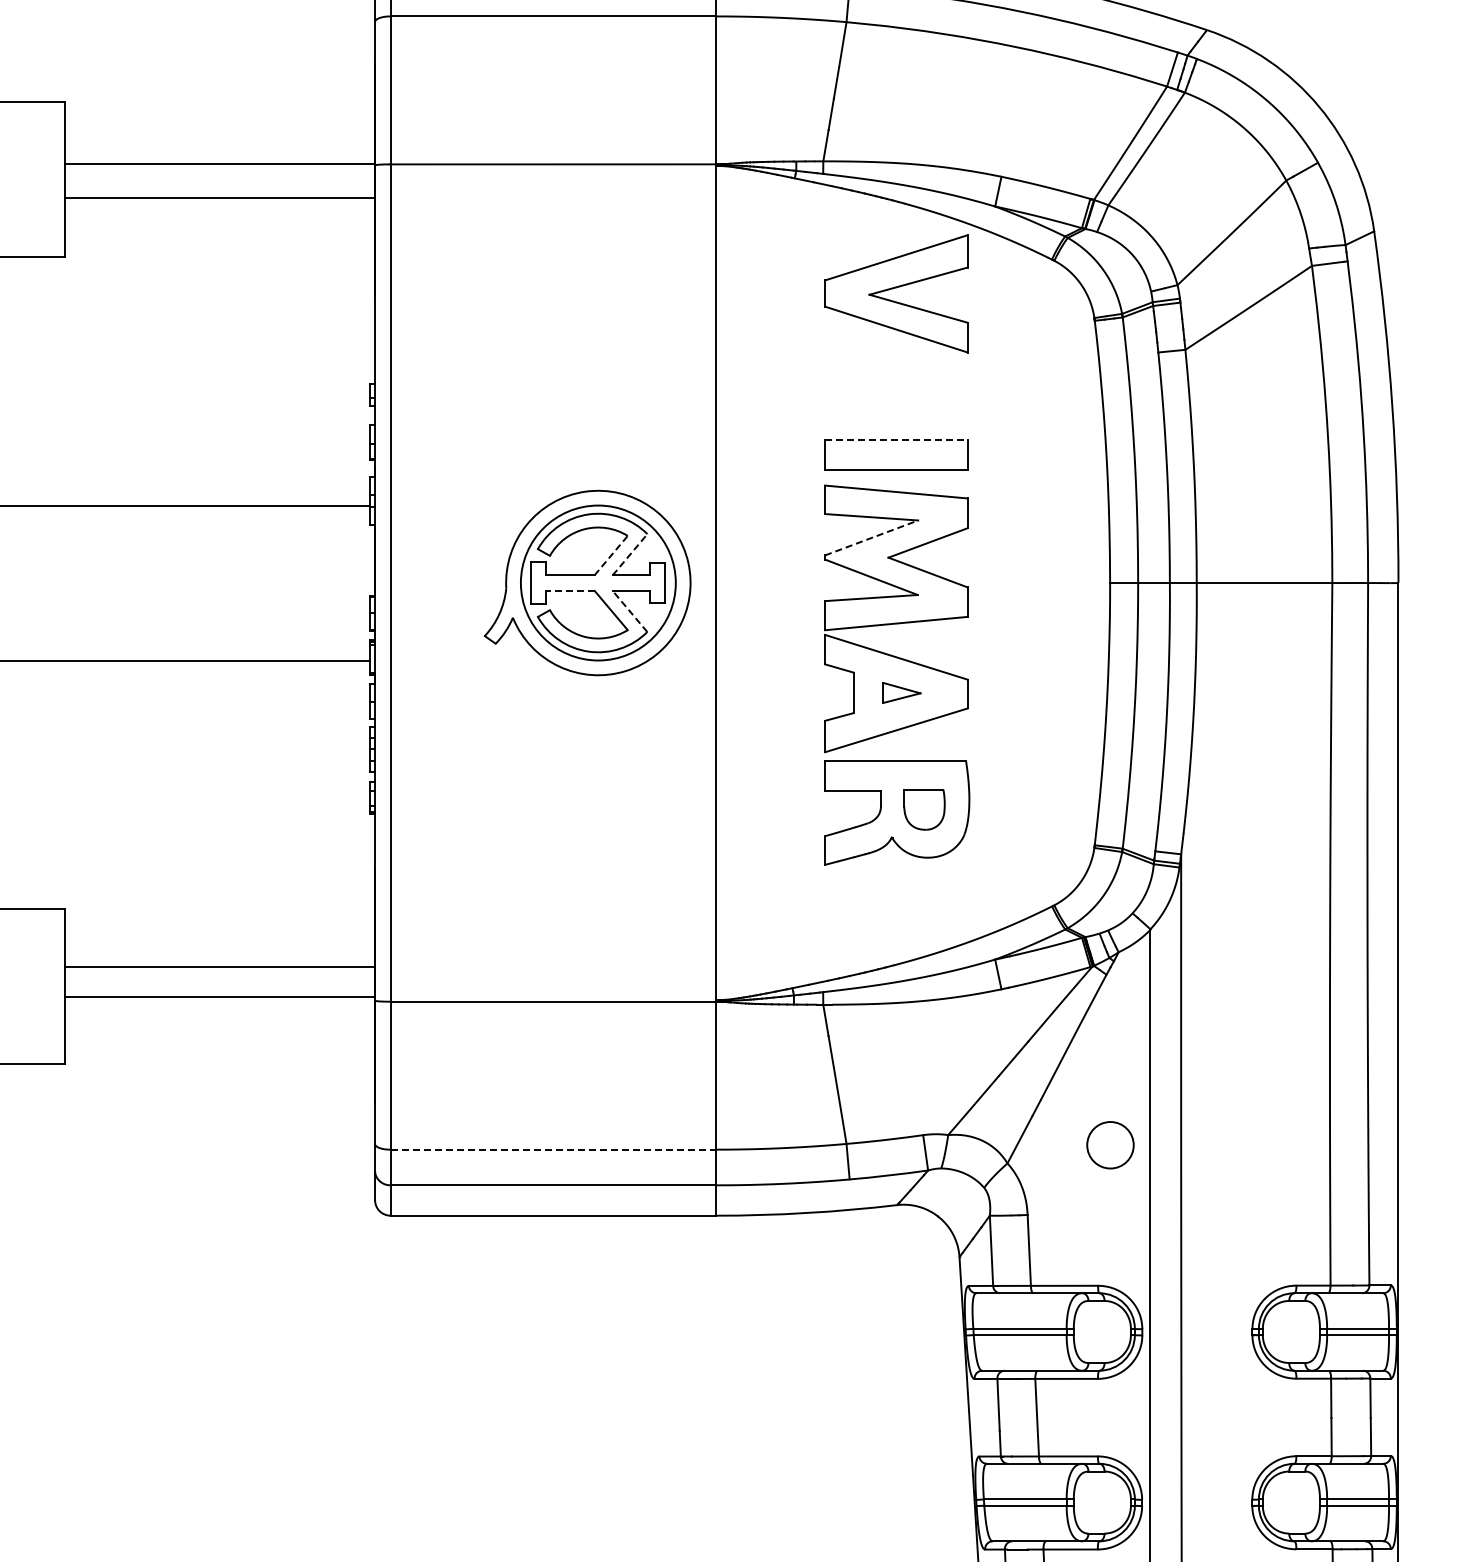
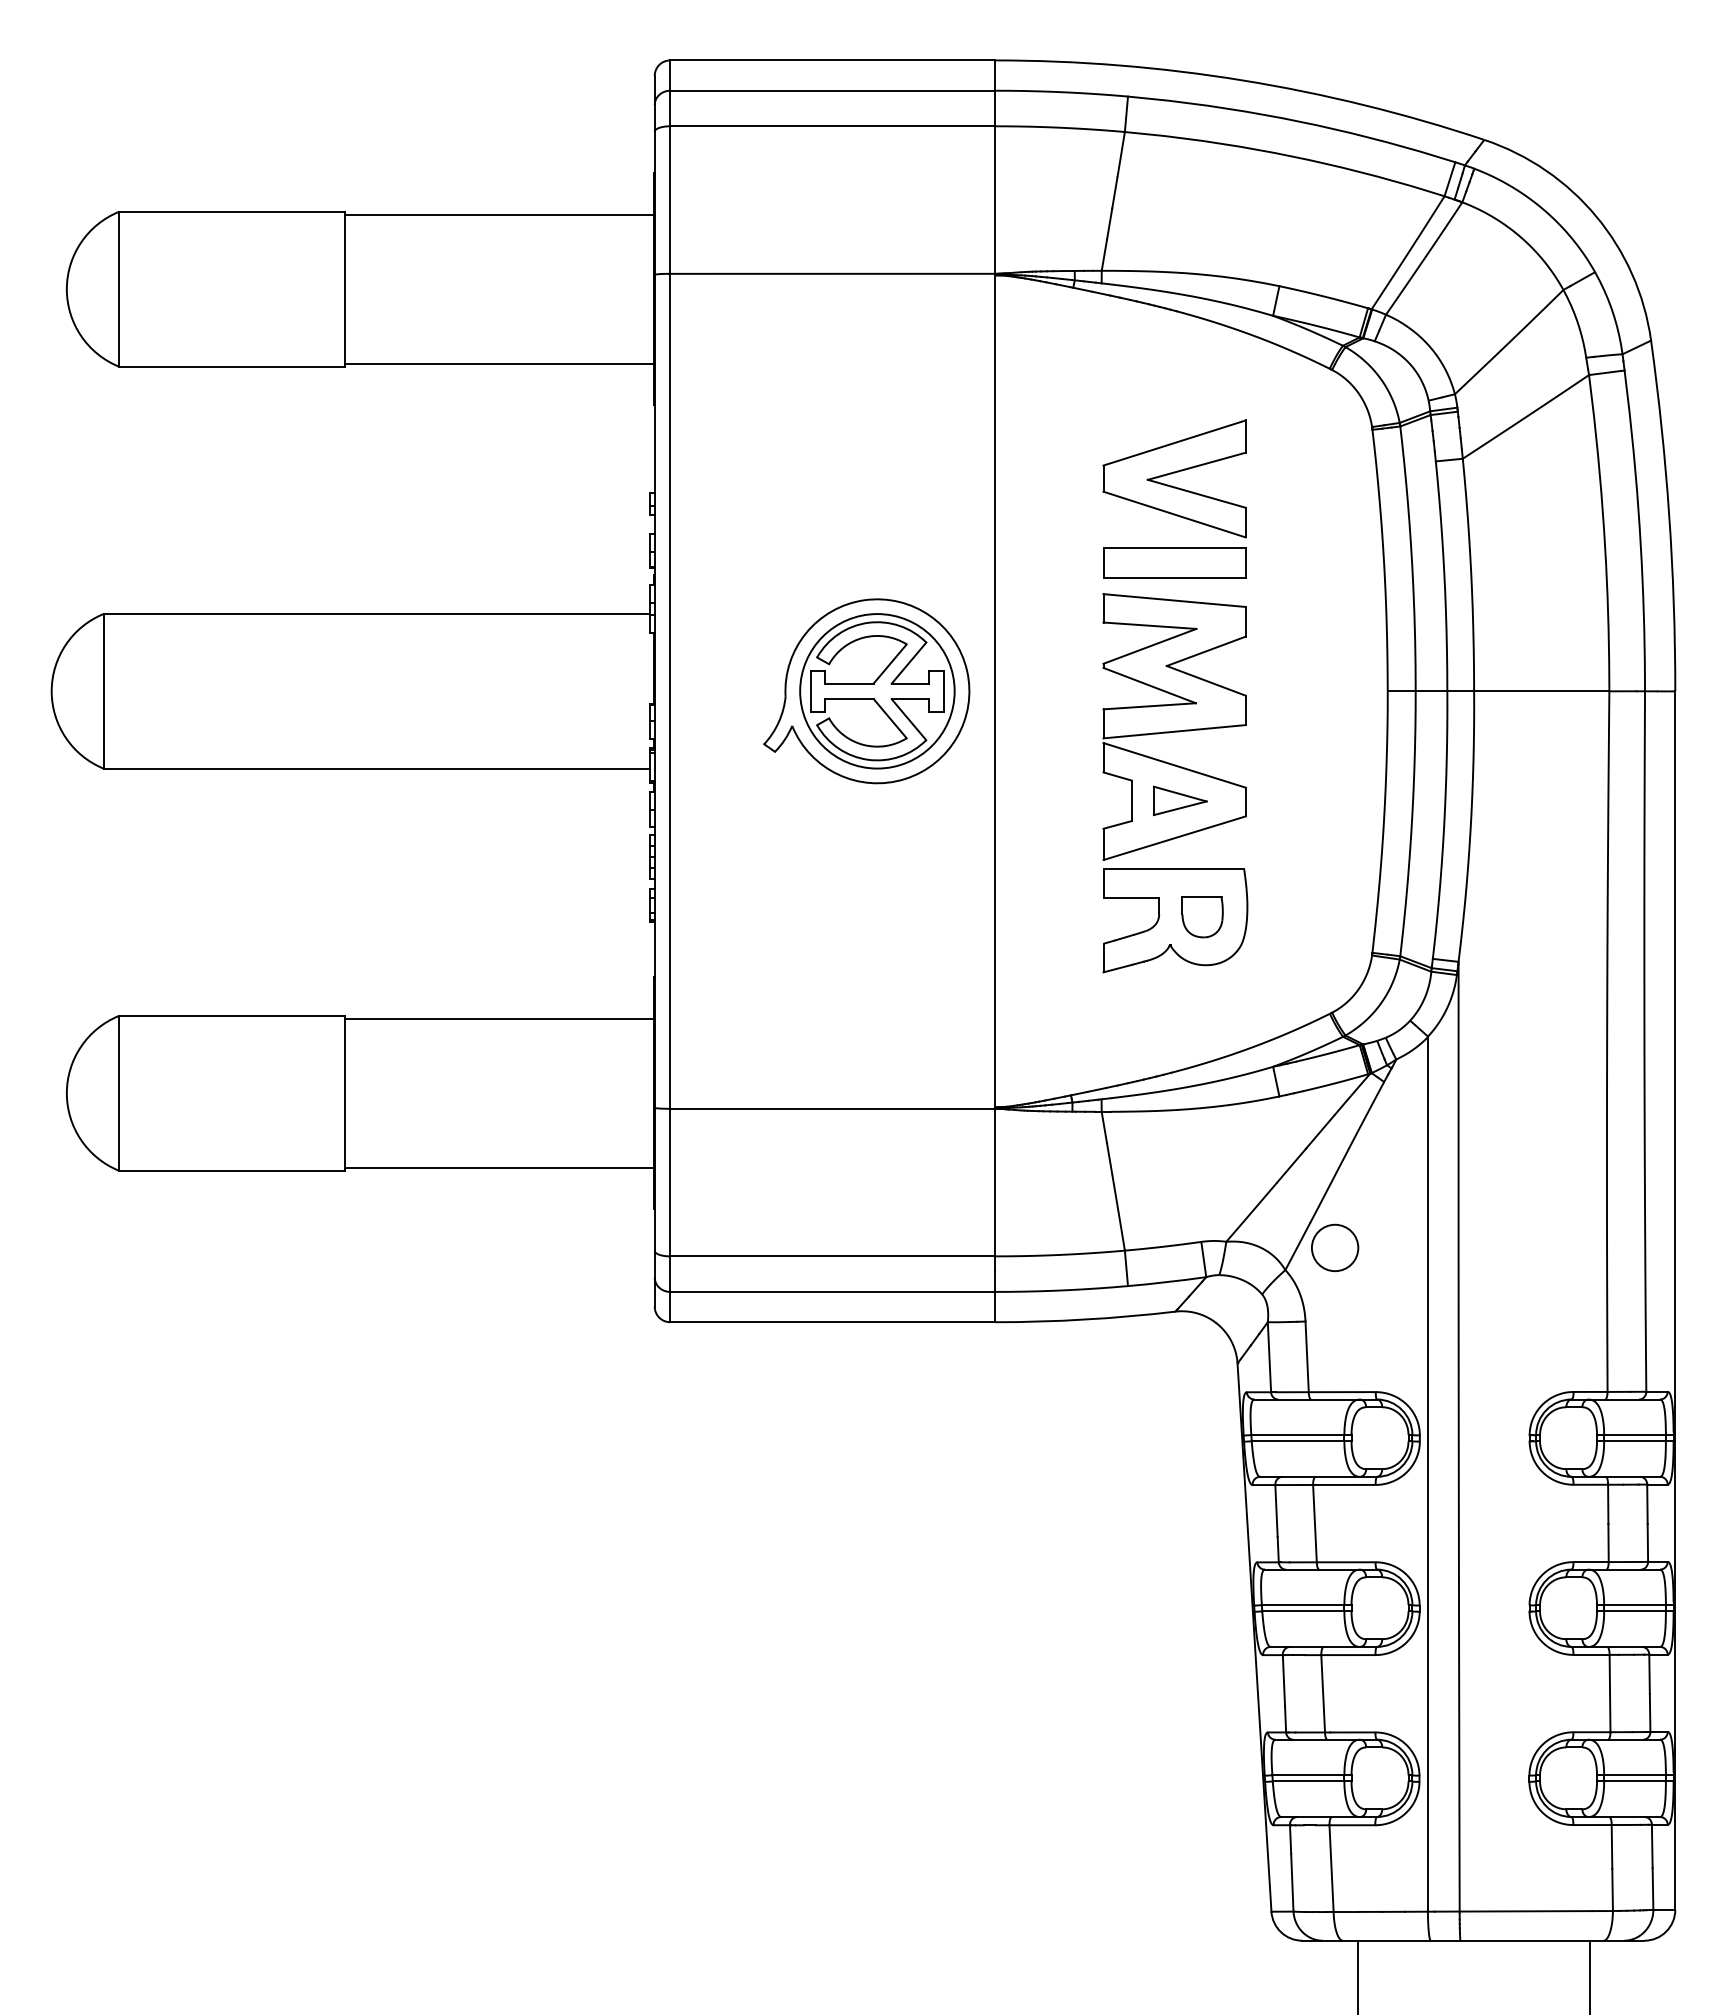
line: (219, 164) -> (499, 215), moved
line: (219, 198) -> (499, 363), moved
part: (896, 293) -> (1174, 478), moved
line: (897, 439) -> (1175, 548), dashed -> solid
line: (871, 538) -> (1149, 646), dashed -> solid
line: (630, 555) -> (909, 663), dashed -> solid
line: (611, 556) -> (890, 664), dashed -> solid
line: (570, 591) -> (849, 699), dashed -> solid
line: (629, 611) -> (908, 719), dashed -> solid
part: (901, 692) -> (1179, 800), size x1.43
line: (219, 967) -> (499, 1019), moved
line: (219, 997) -> (499, 1167), moved
circle: (1110, 1144) -> (1335, 1247), moved
line: (554, 1149) -> (833, 1256), dashed -> solid

